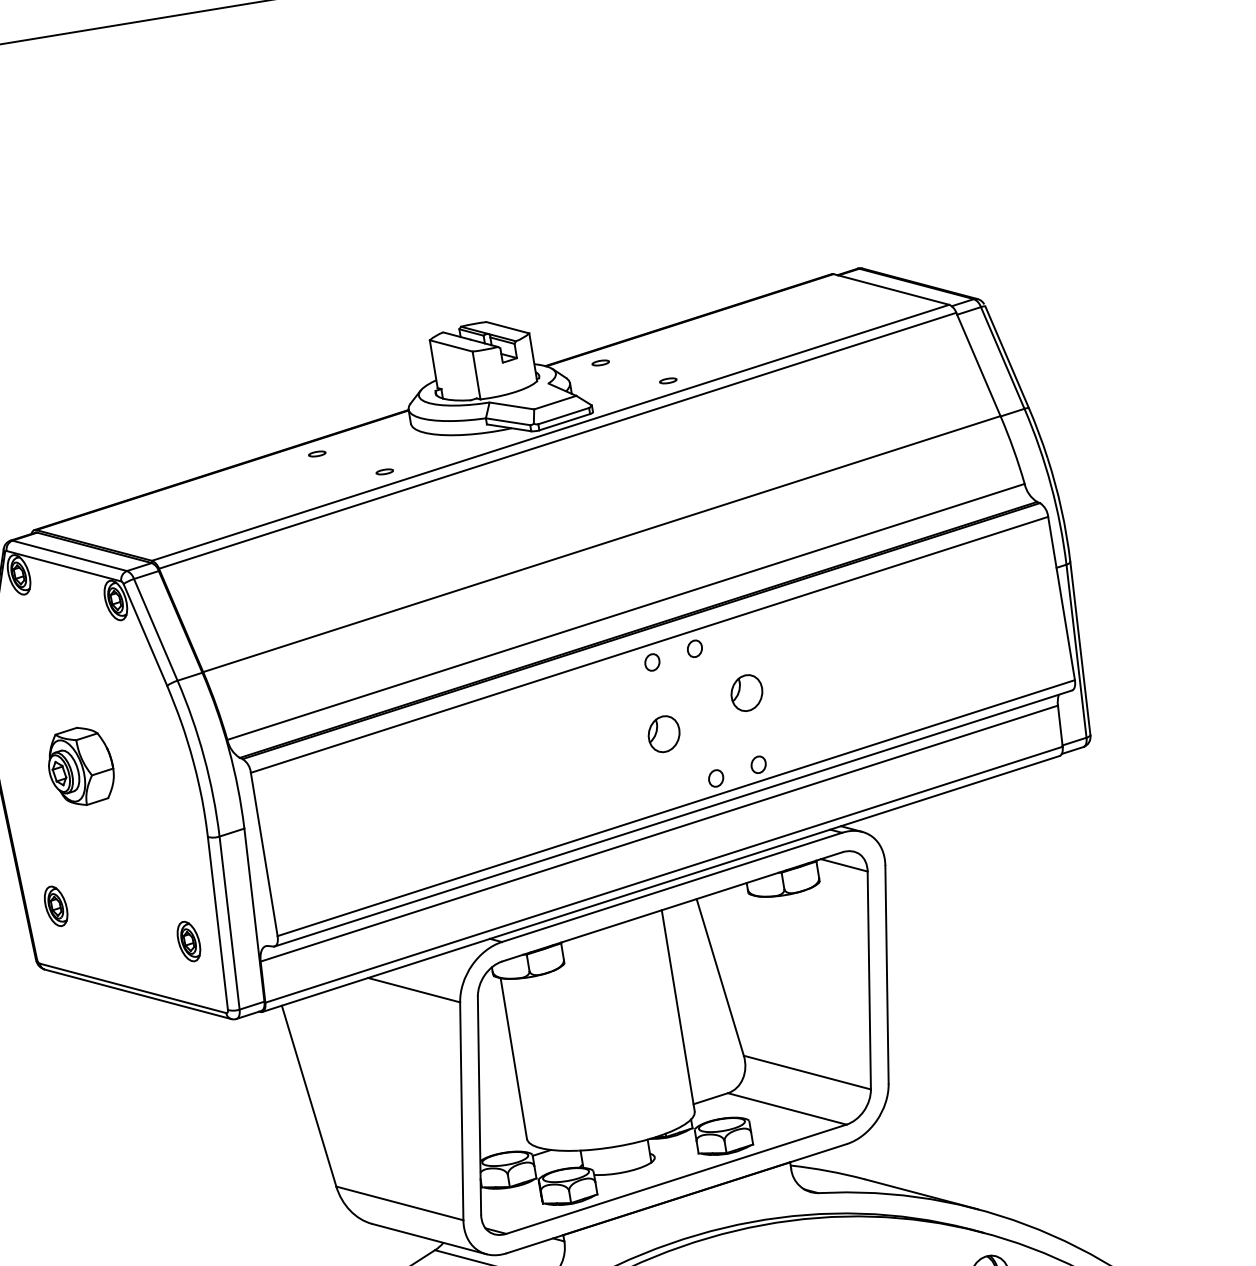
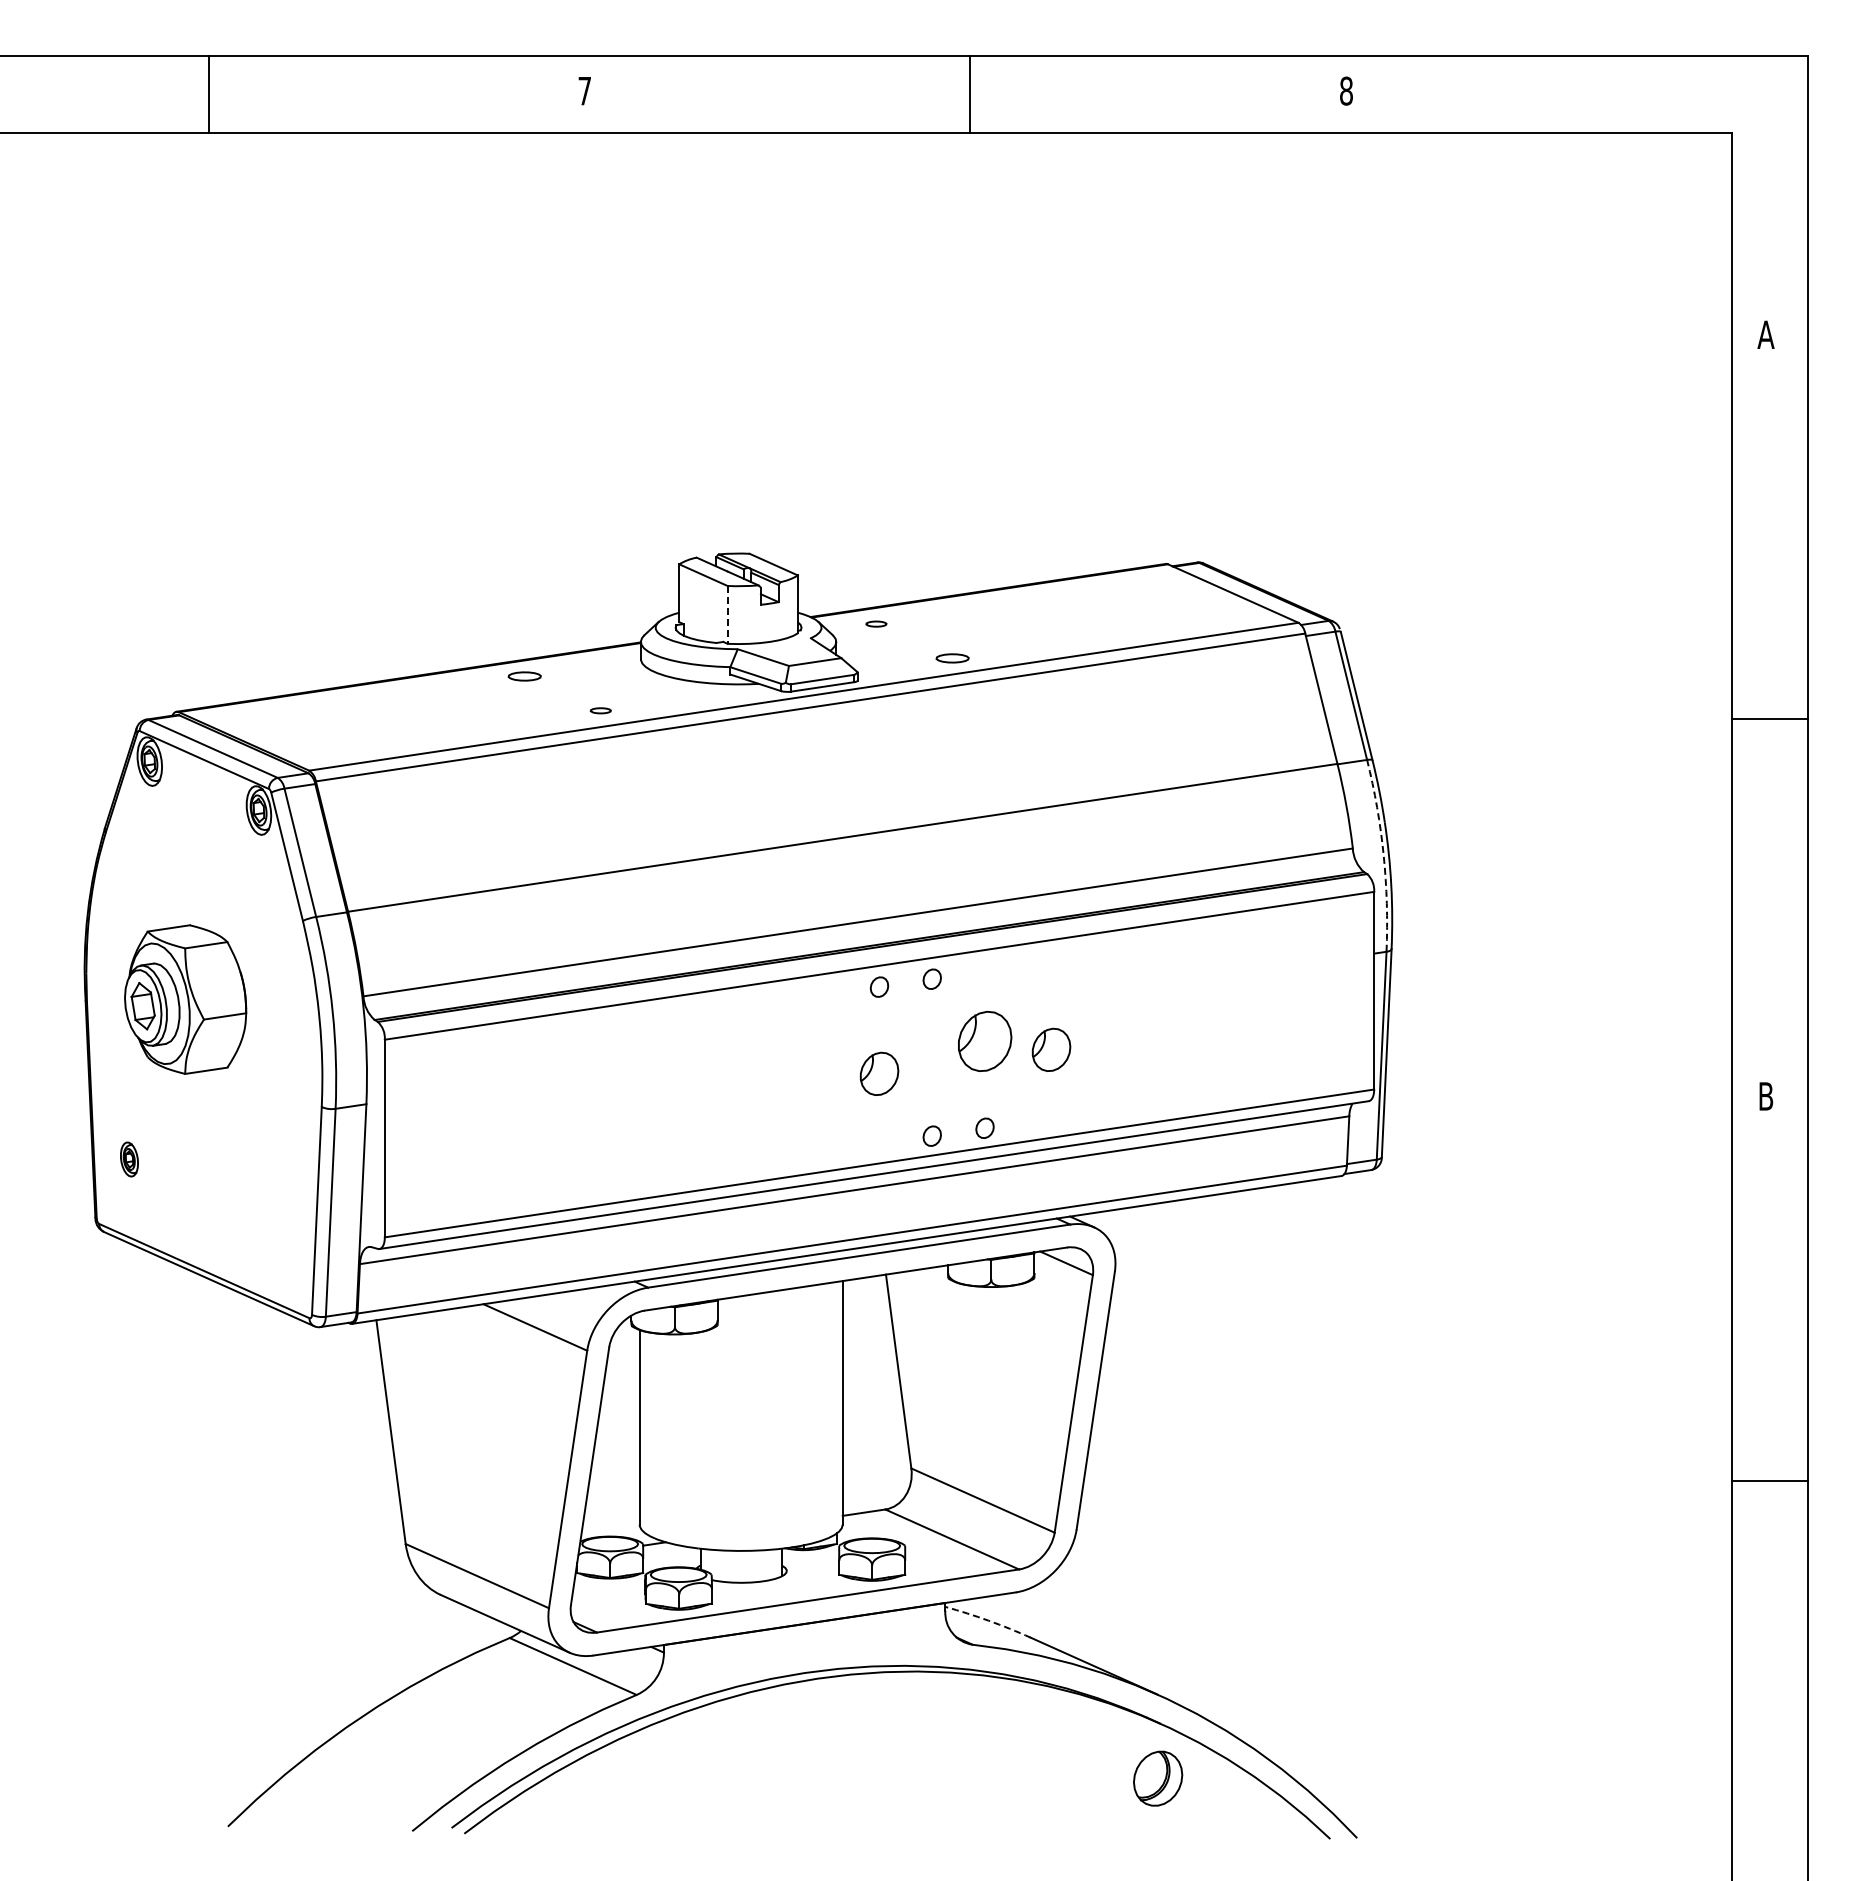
line: (476, 375) -> (727, 614), solid -> dashed
part: (668, 380) -> (952, 657), size x1.6
part: (317, 453) -> (524, 676), size x1.6
arc: (1050, 485) -> (1383, 855), solid -> dashed
part: (802, 690) -> (1051, 1049), added
part: (746, 693) -> (984, 1041), size x1.4
part: (80, 766) -> (185, 999), size x1.6
part: (56, 906) -> (129, 1159), size x0.7
part: (189, 941) -> (279, 1226), removed
arc: (828, 1170) -> (988, 1620), solid -> dashed

